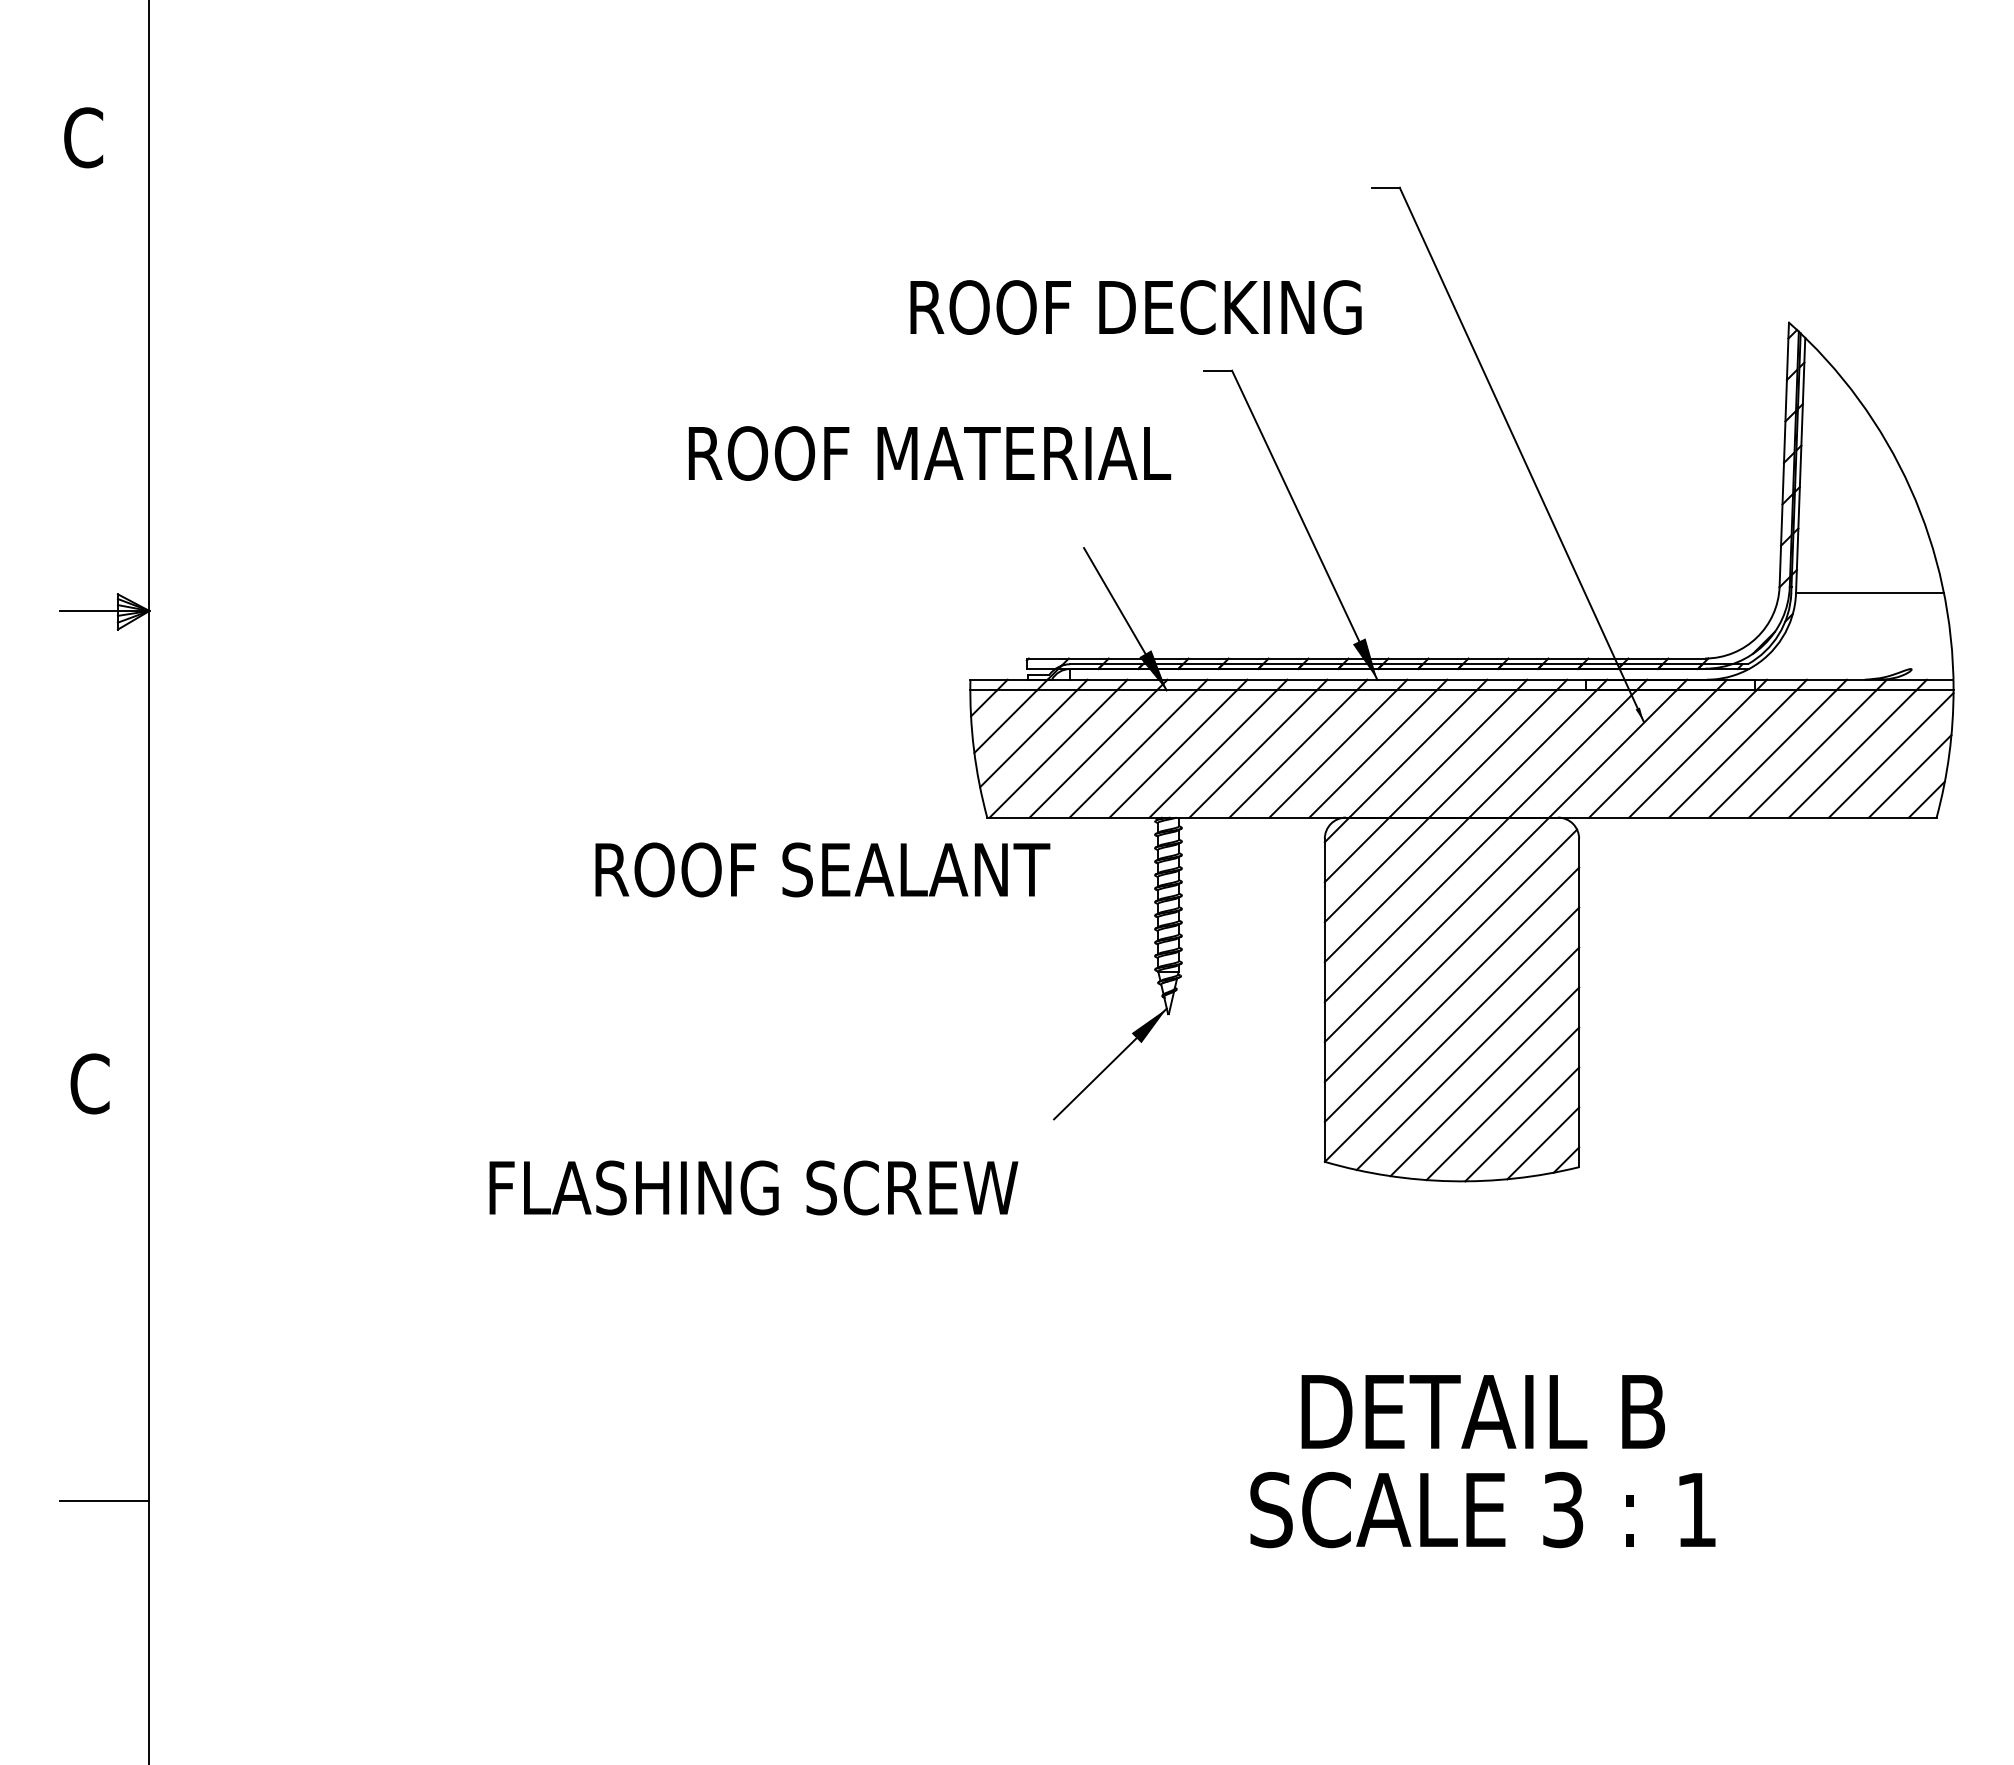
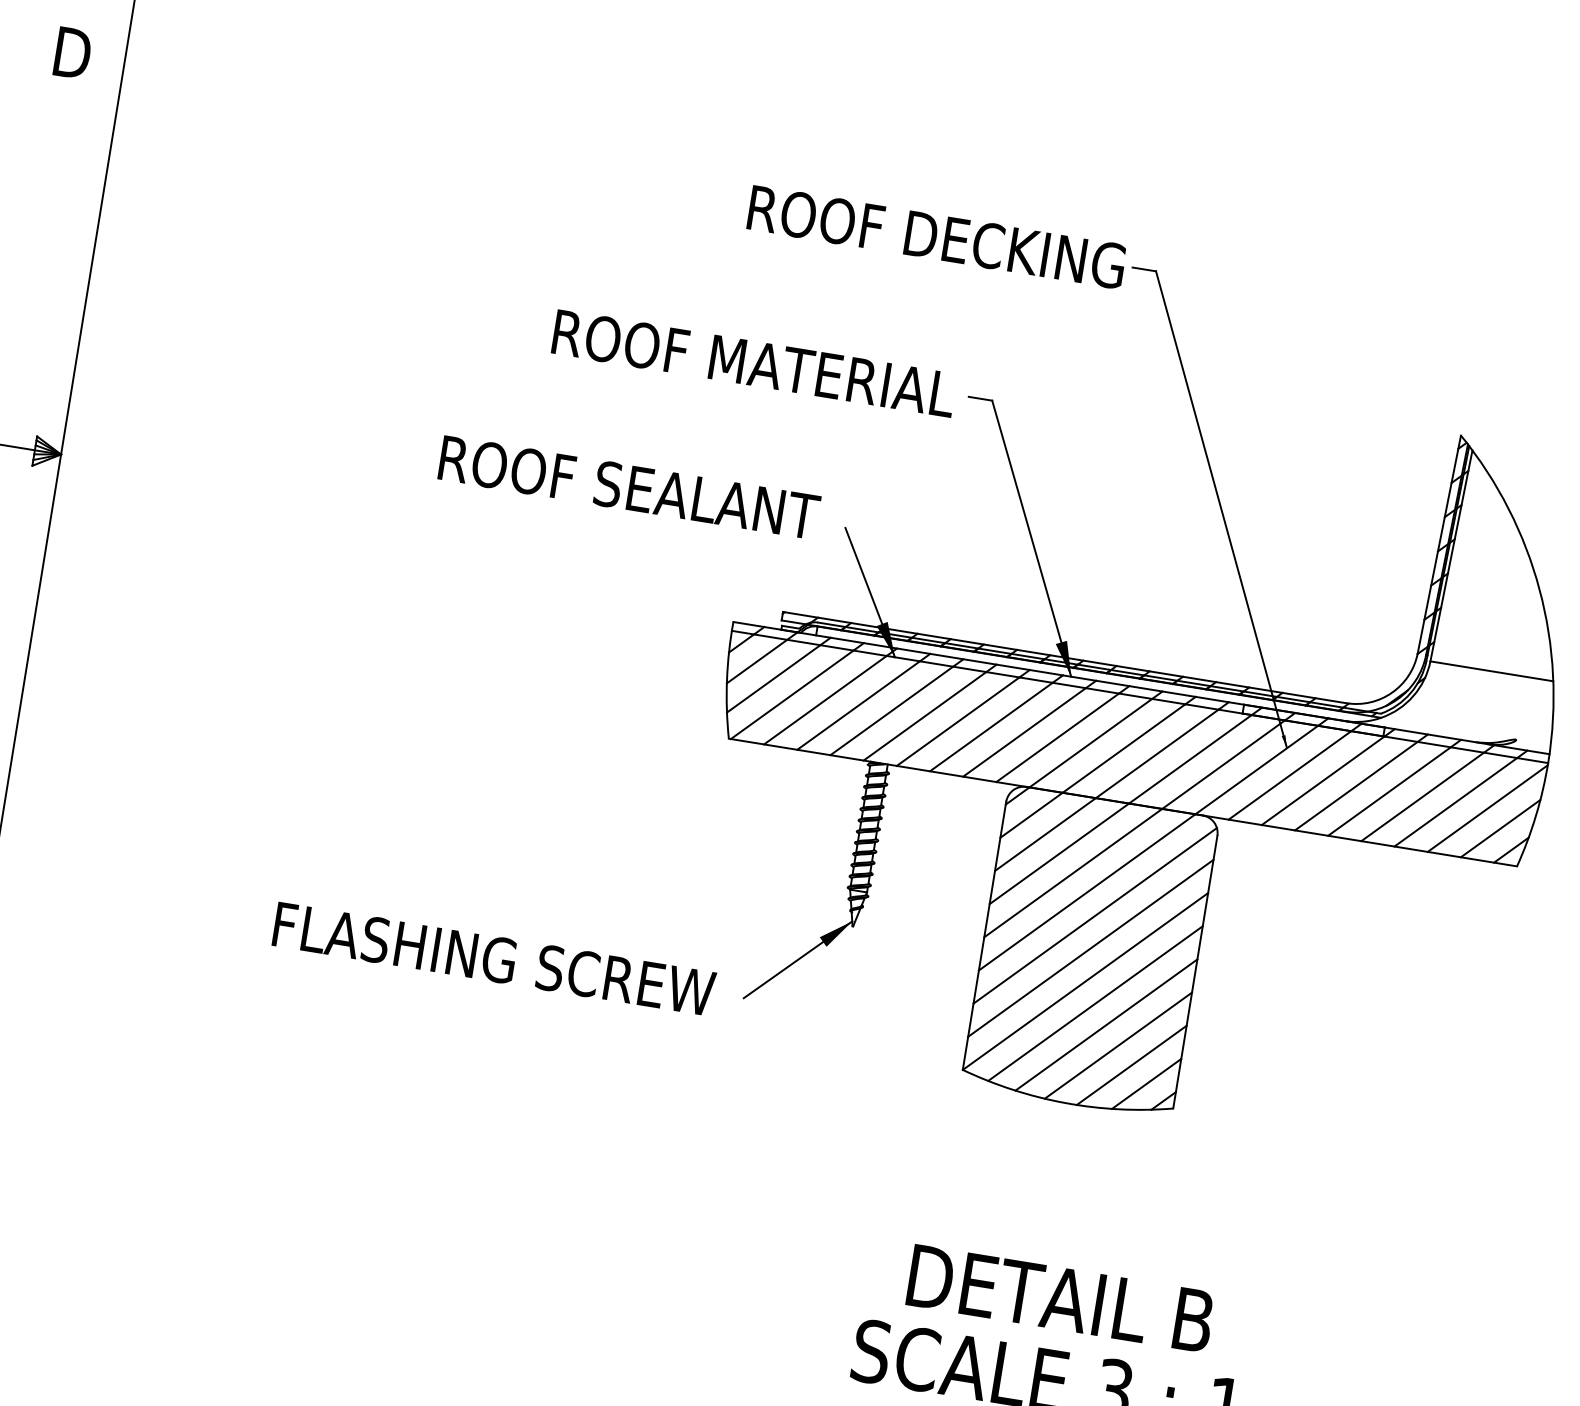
text: (85, 137) -> (71, 52), C -> D
text: (1135, 307) -> (936, 237), moved
text: (929, 453) -> (754, 363), moved
text: (822, 869) -> (629, 487), moved
text: (753, 1187) -> (494, 958), moved

